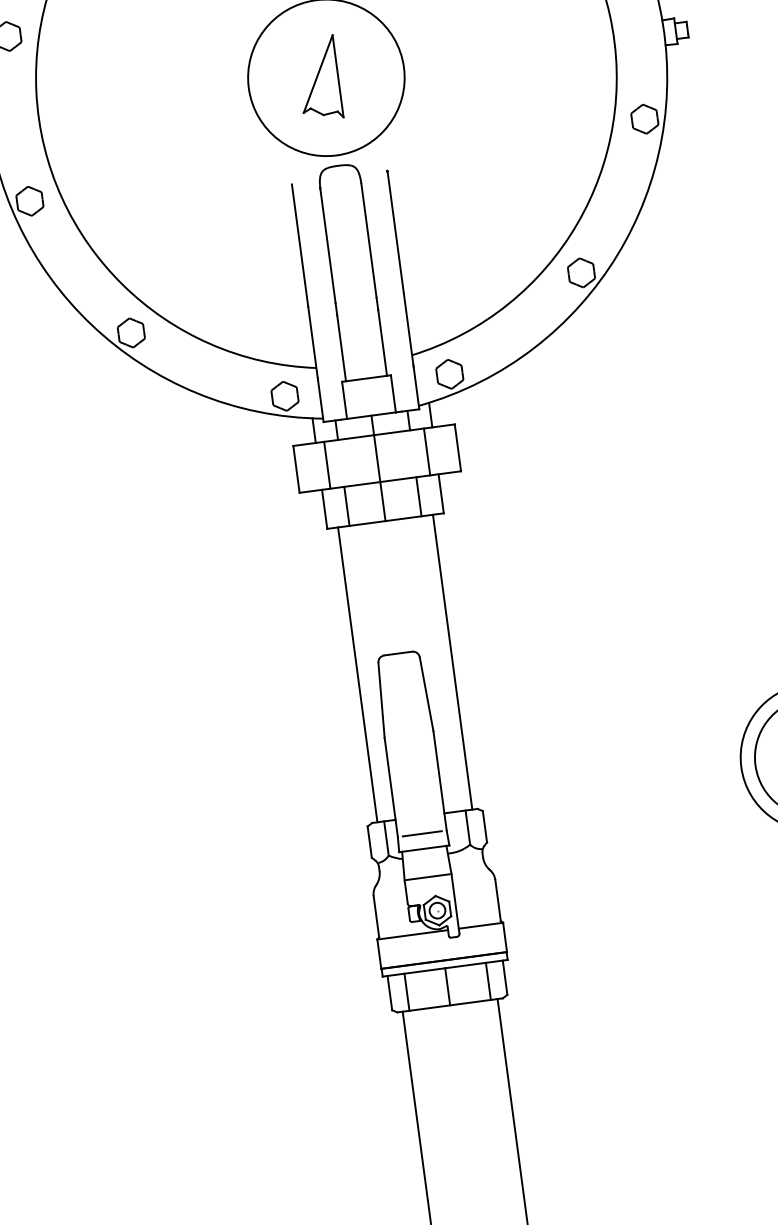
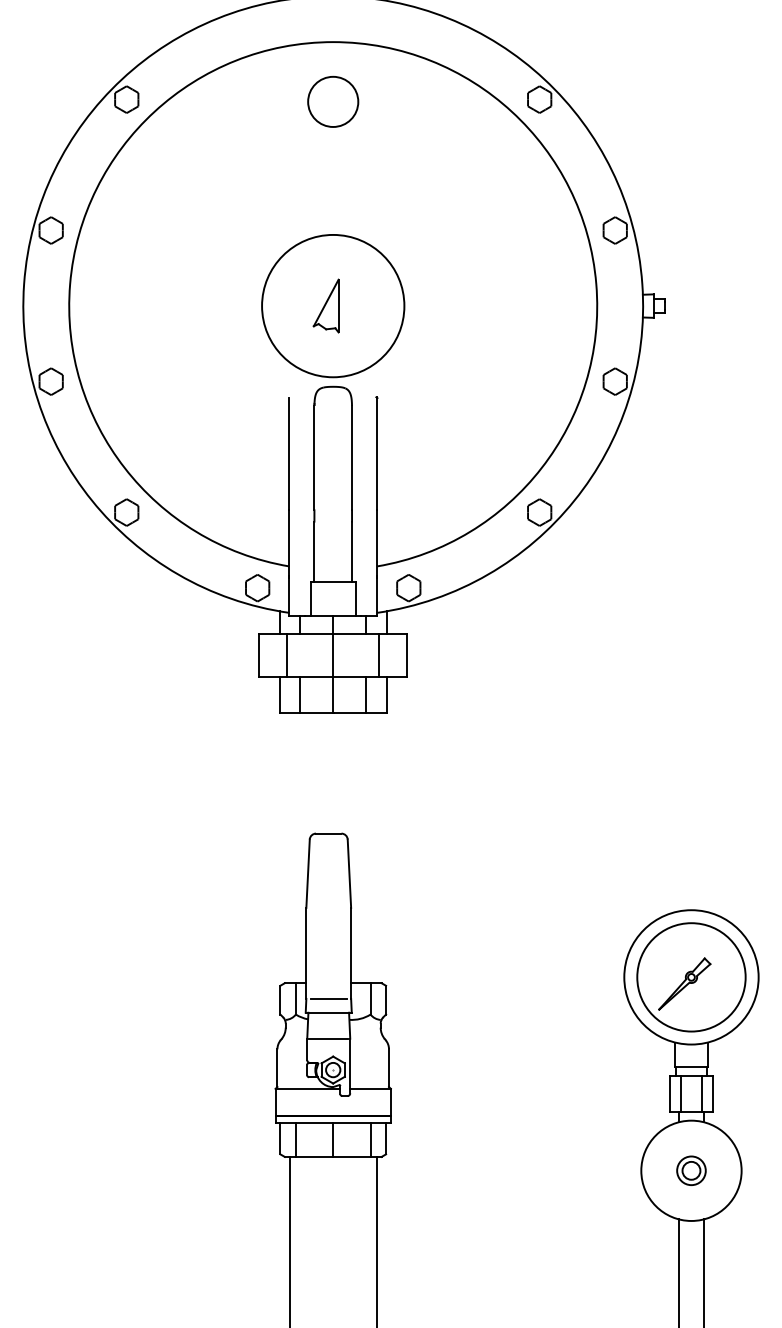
part: (317, 78) -> (325, 305), size x0.7
line: (452, 661) -> (376, 847), removed
line: (357, 674) -> (289, 847), removed

